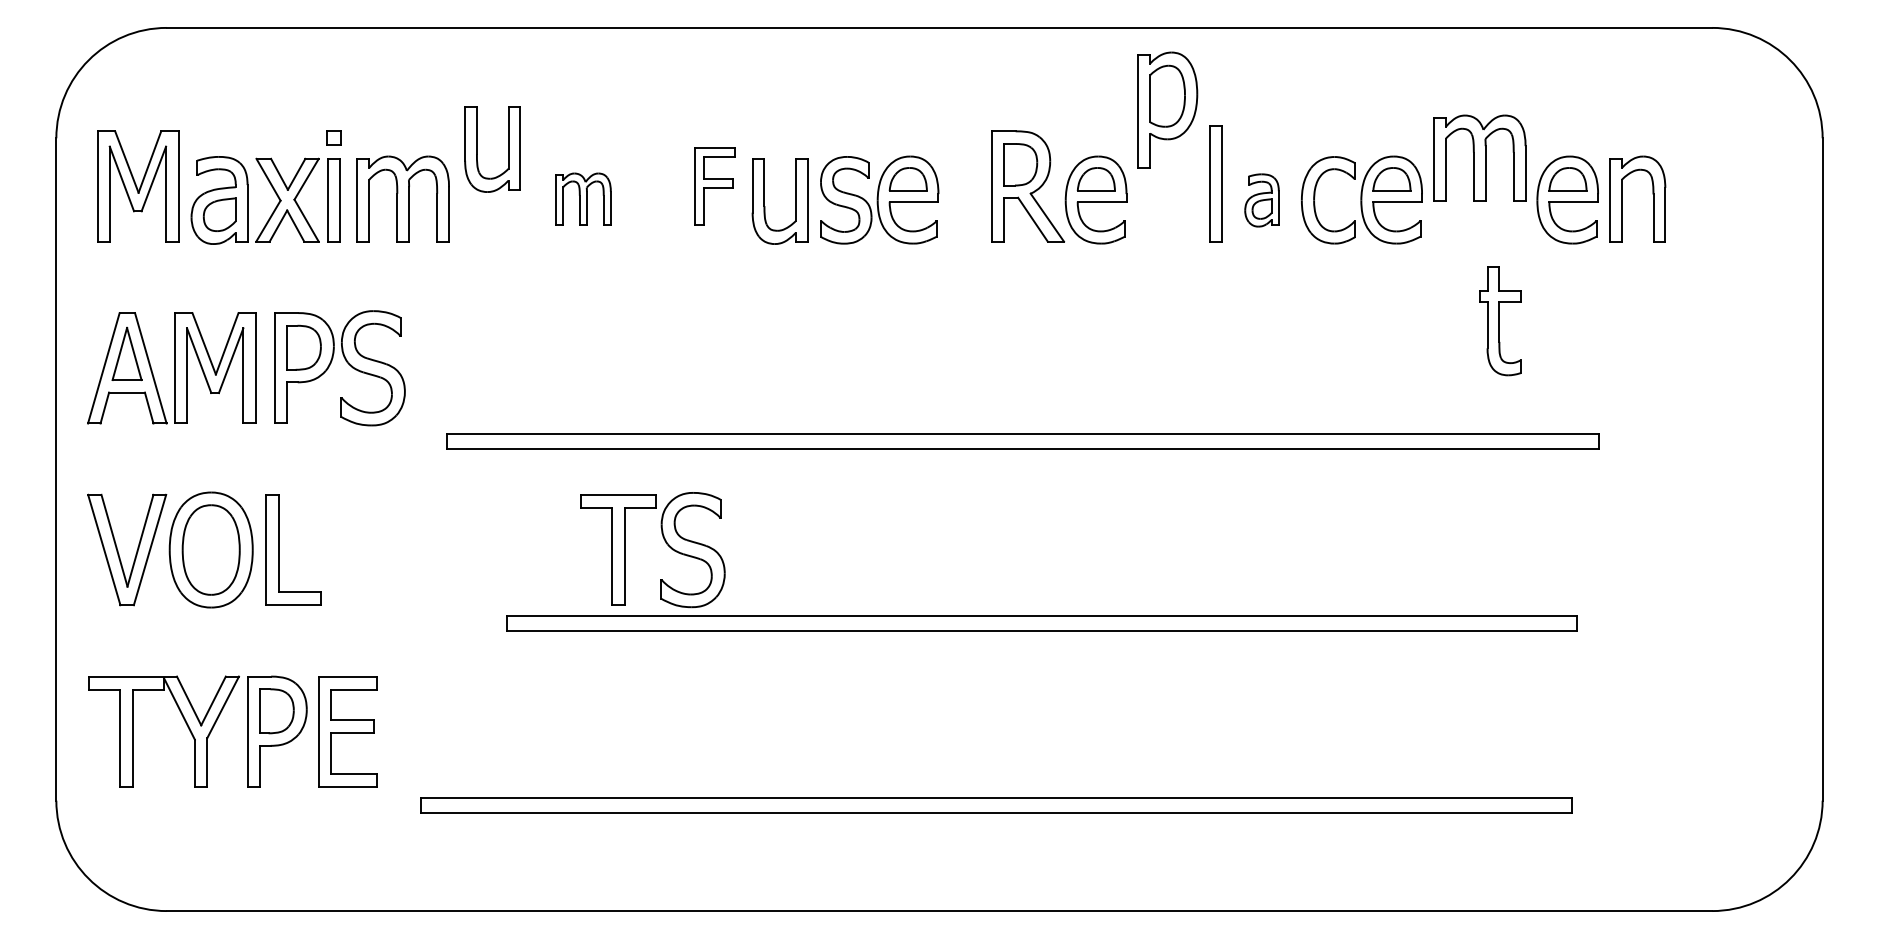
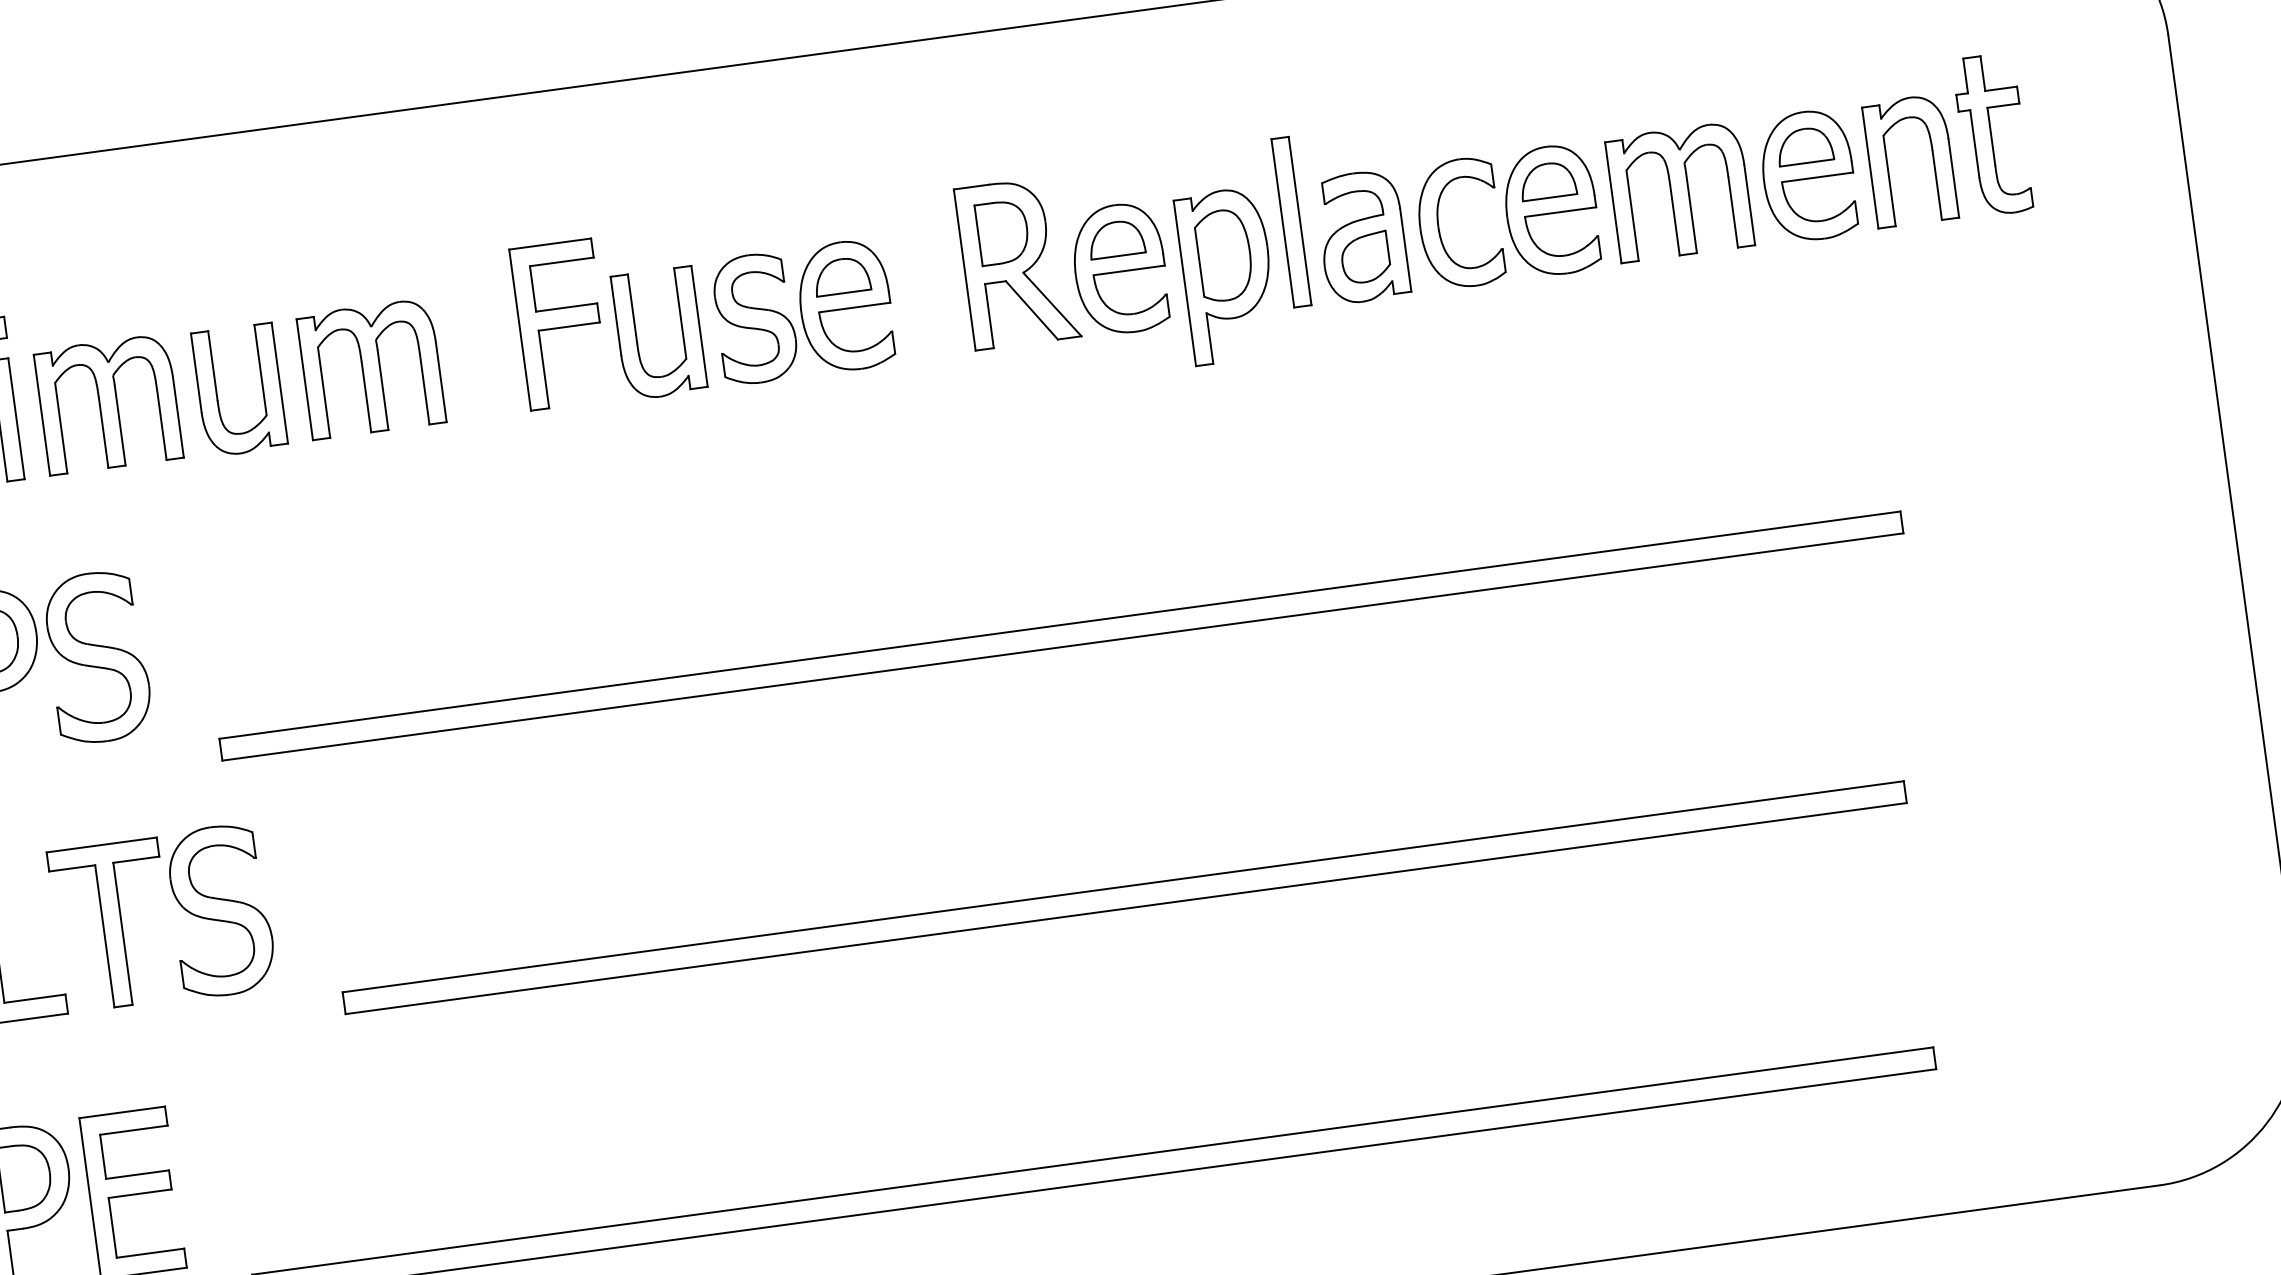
part: (1167, 109) -> (1226, 274), moved
part: (477, 149) -> (217, 393), moved
part: (1479, 157) -> (1679, 191), moved
part: (714, 186) -> (560, 324), size x1.43
part: (583, 198) -> (371, 368), size x1.67
part: (1261, 200) -> (1361, 237), size x1.67
part: (1500, 321) -> (1992, 135), moved
part: (664, 541) -> (177, 904), moved

